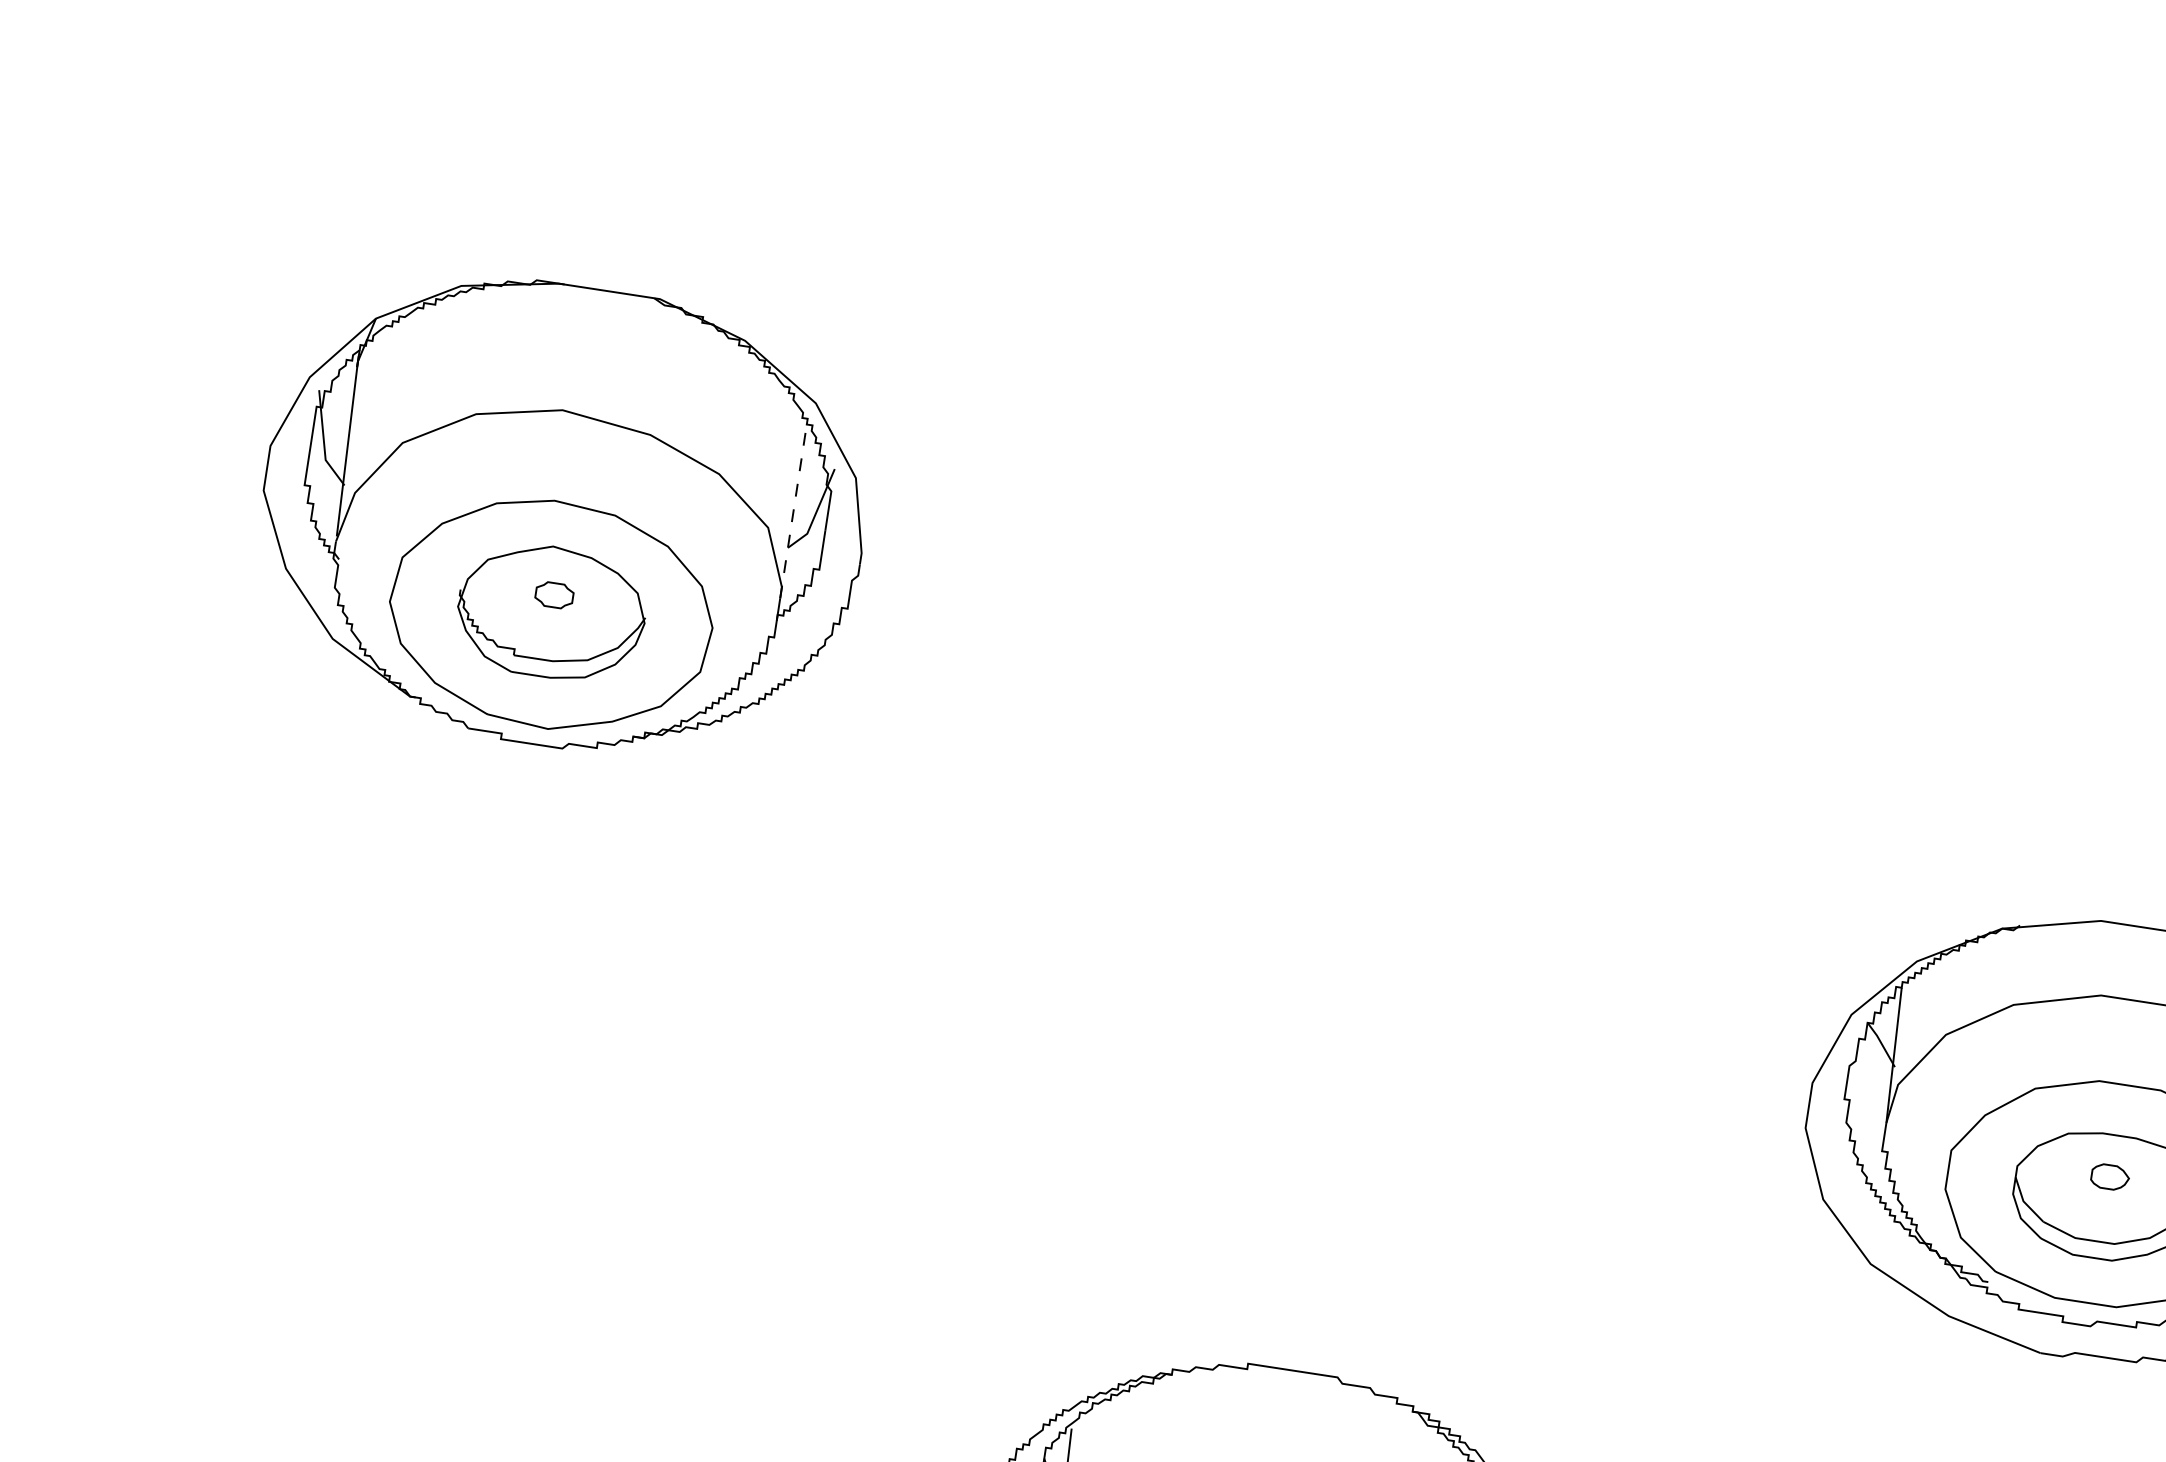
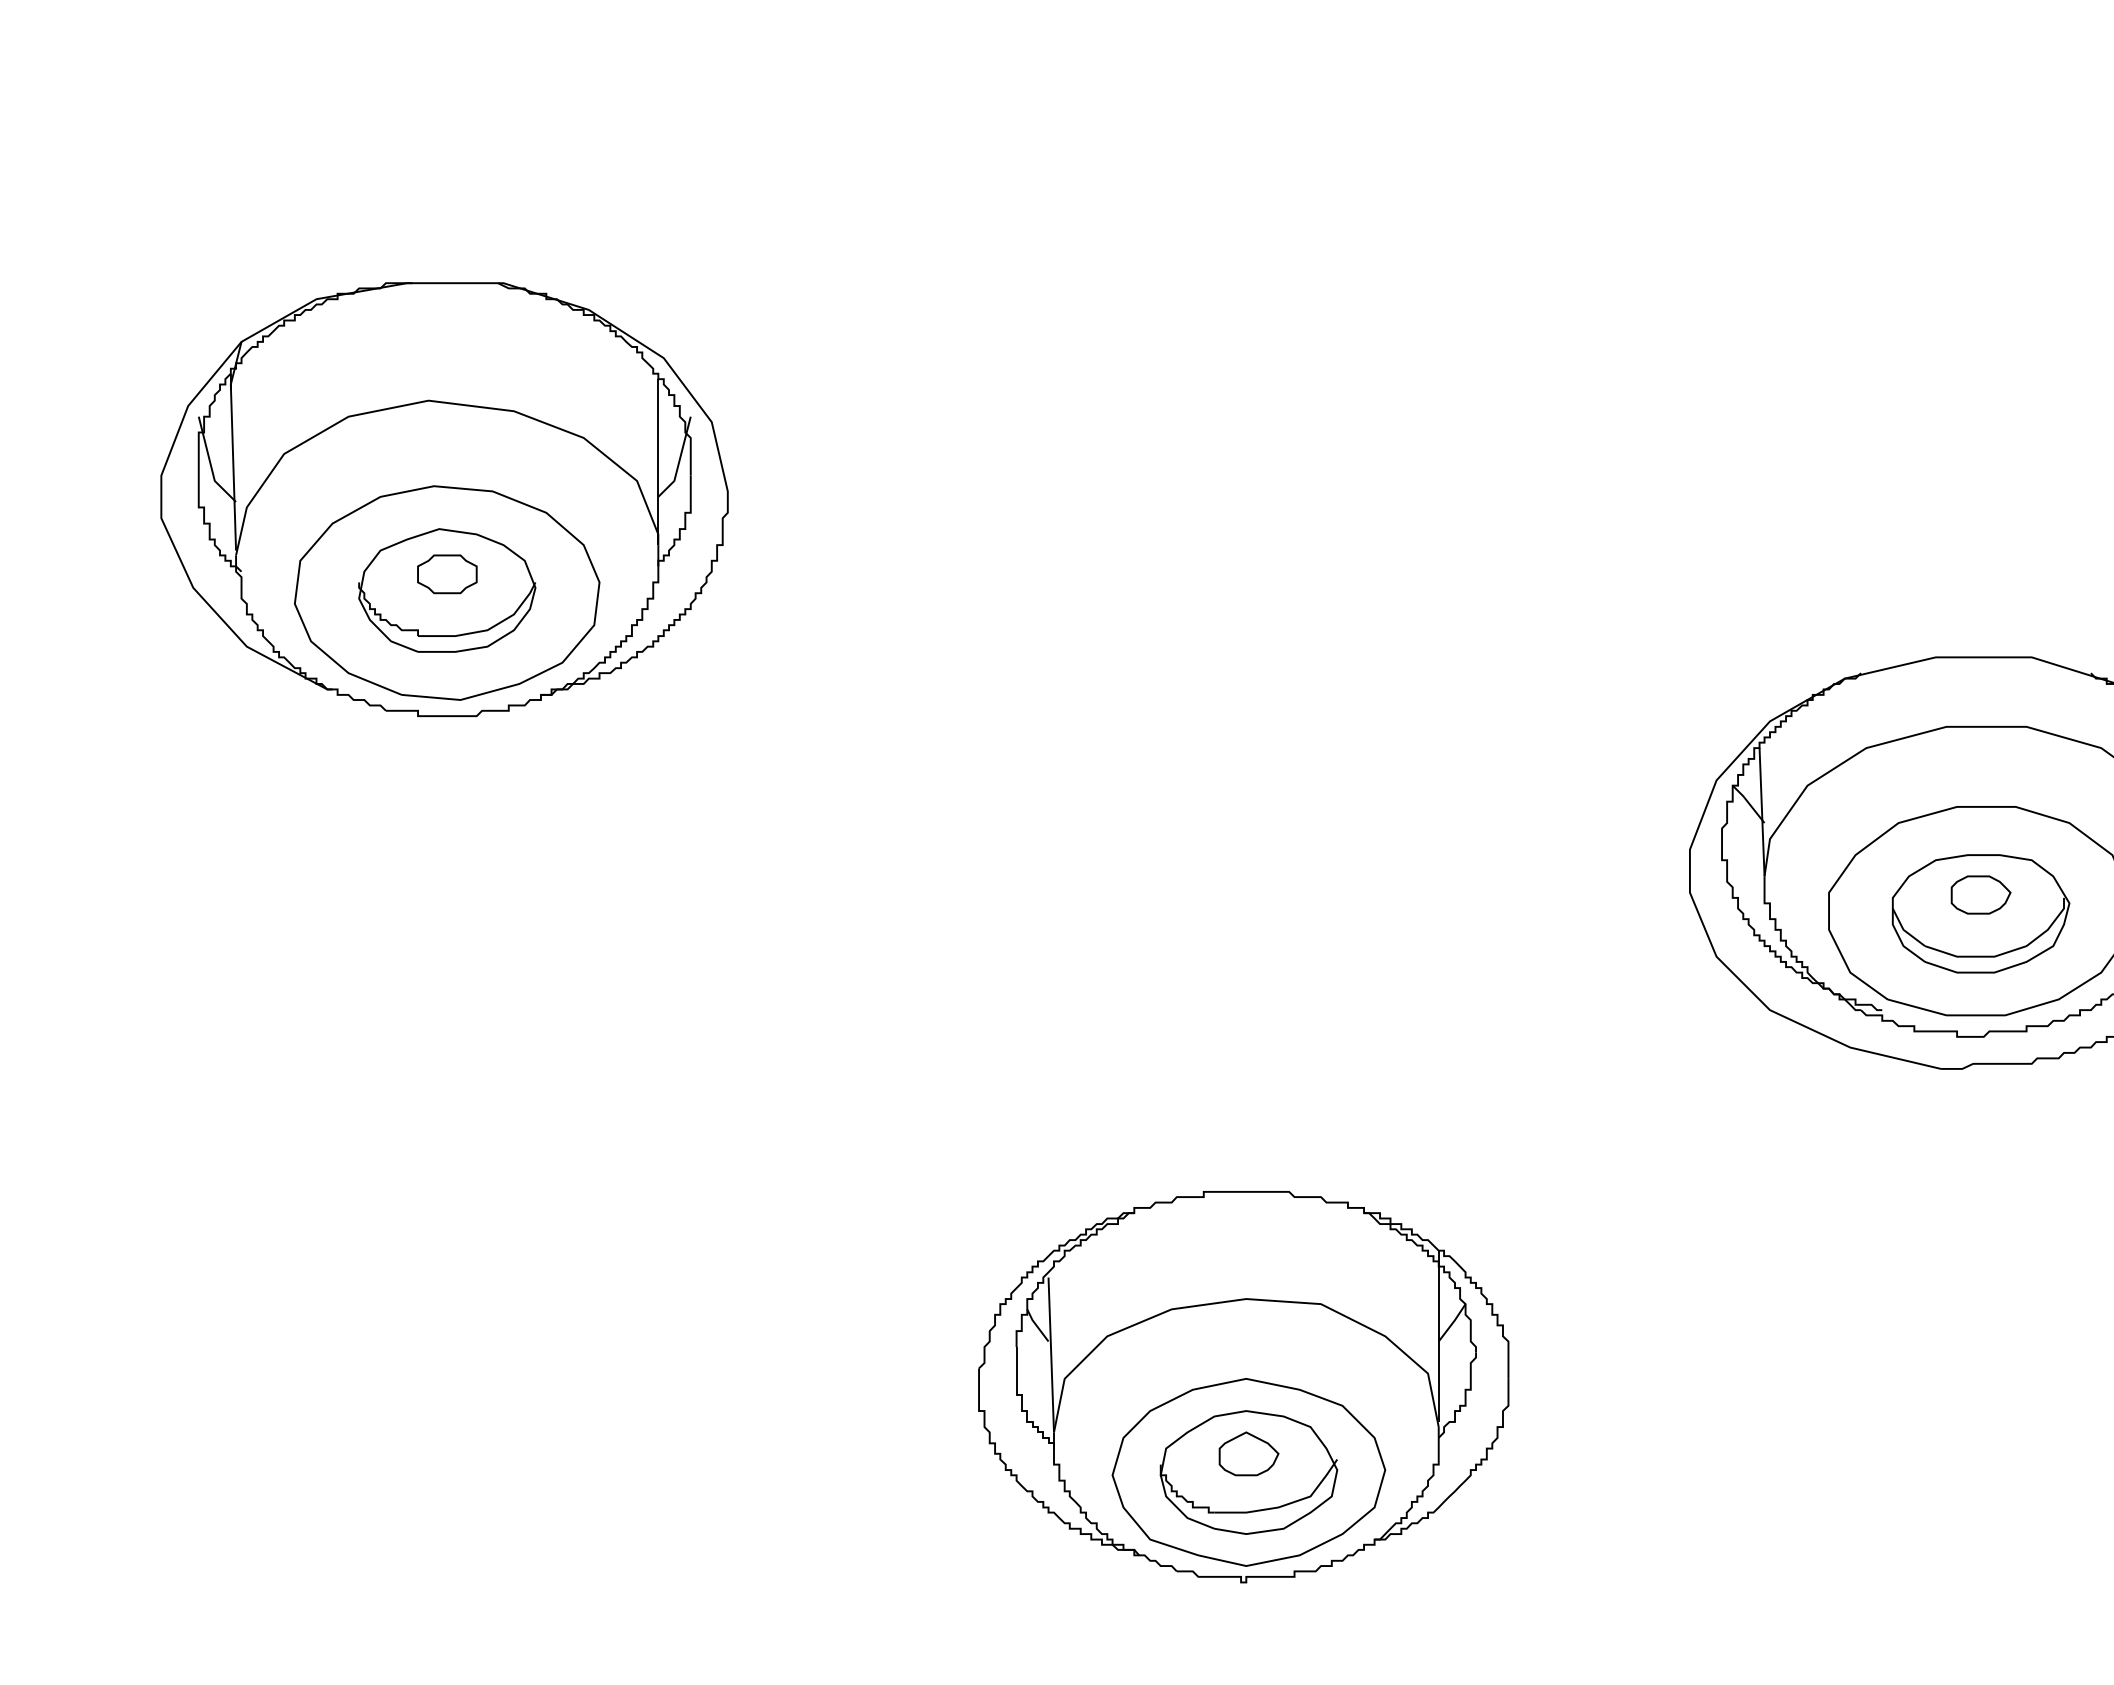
line: (793, 511) -> (658, 462), dashed -> solid
part: (554, 595) -> (447, 574), size x1.67
part: (2109, 1176) -> (1980, 894), size x1.67

